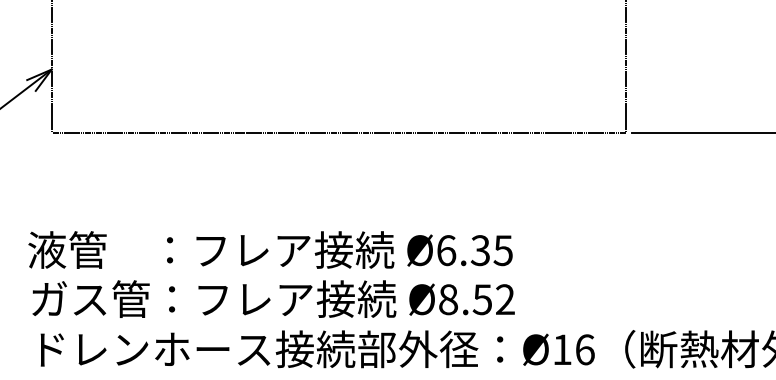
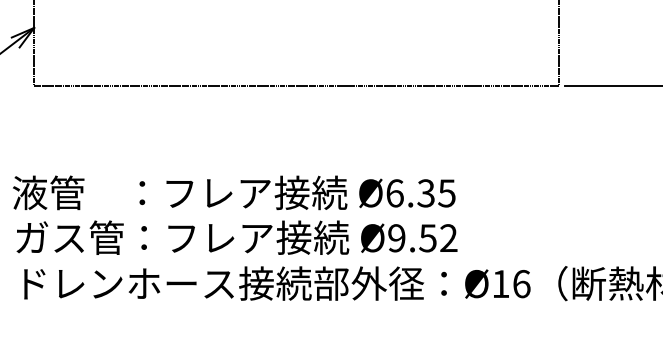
text: (448, 299) -> (396, 238), Ø8.52 -> Ø9.52

